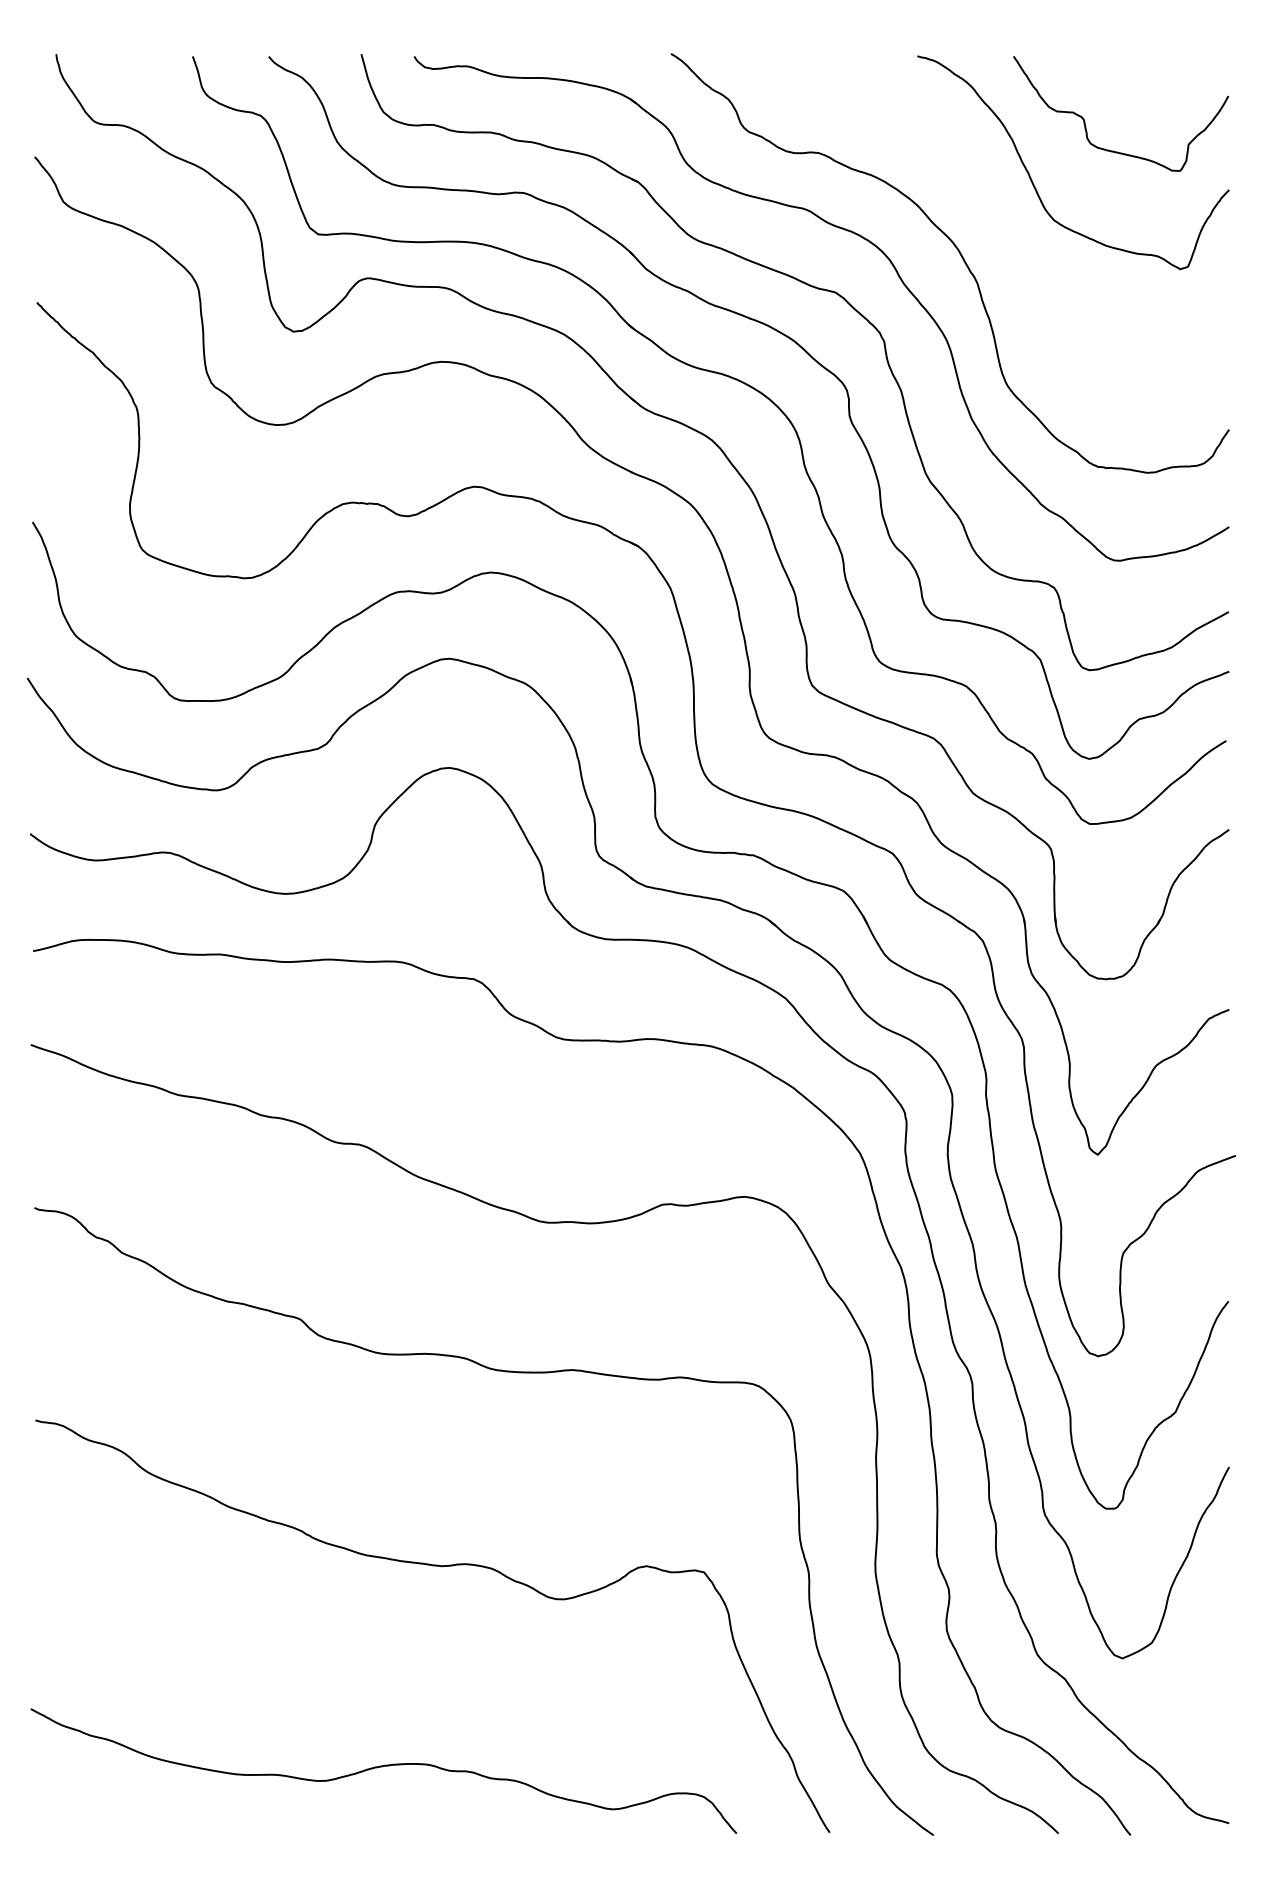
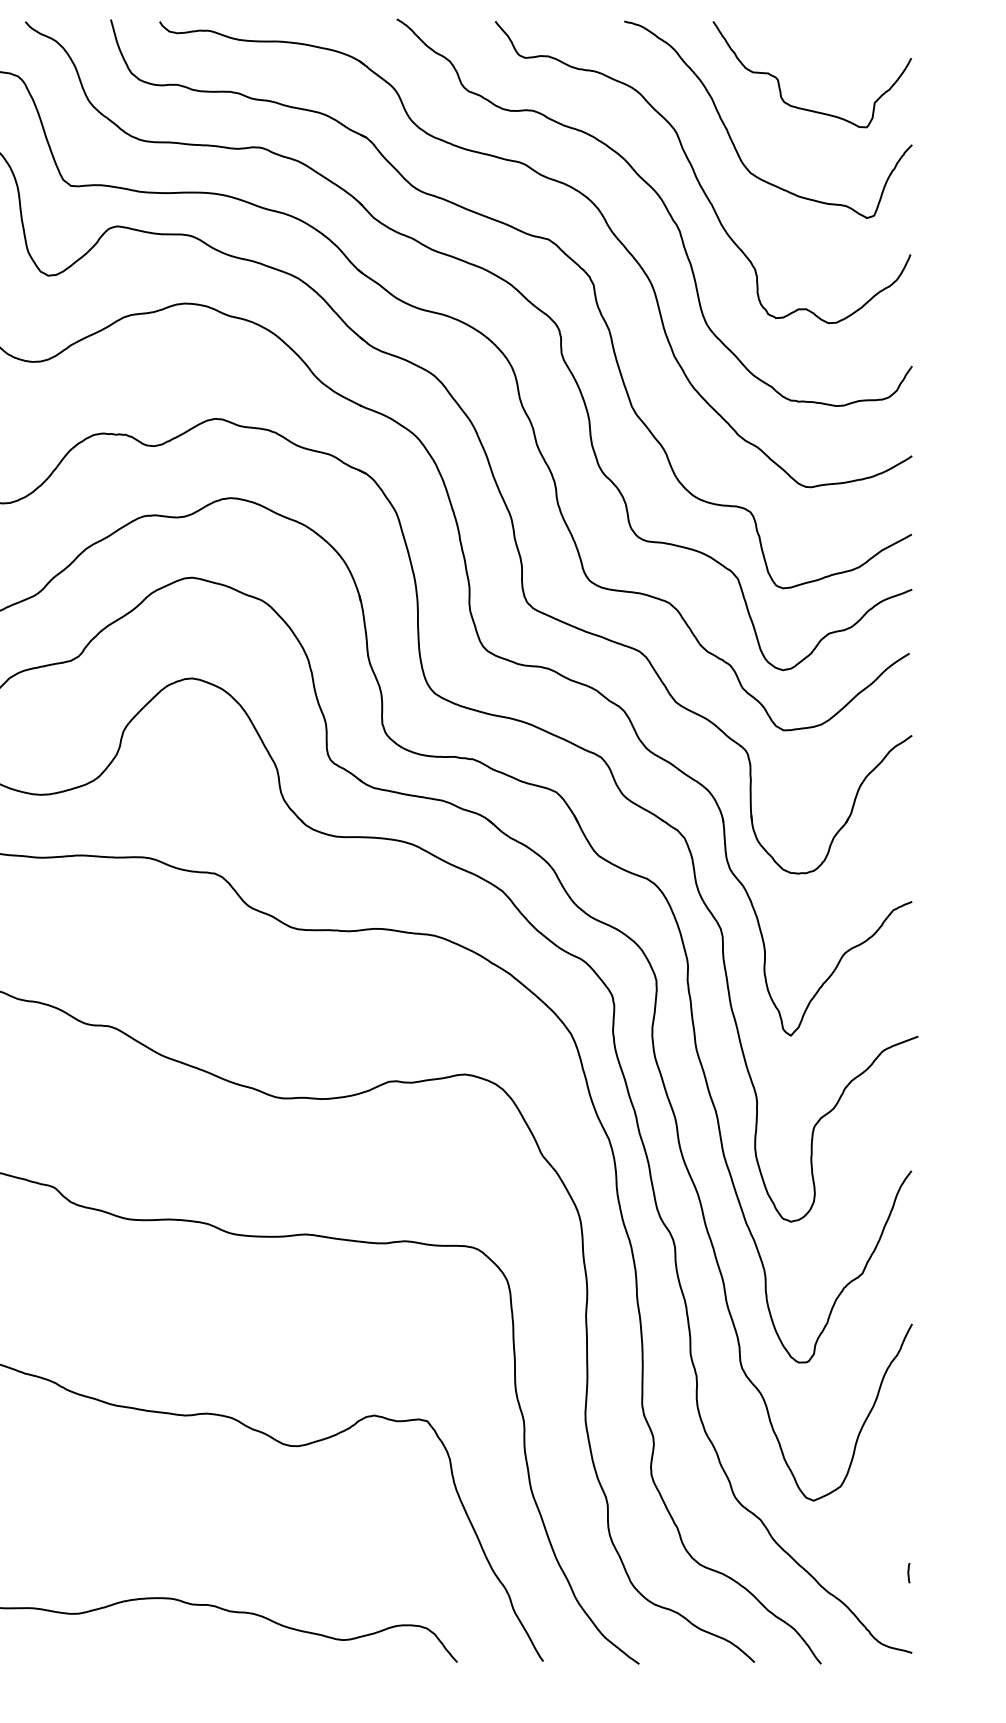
curve: (995, 222) -> (696, 174), added
line: (1225, 1736) -> (908, 1572), added

